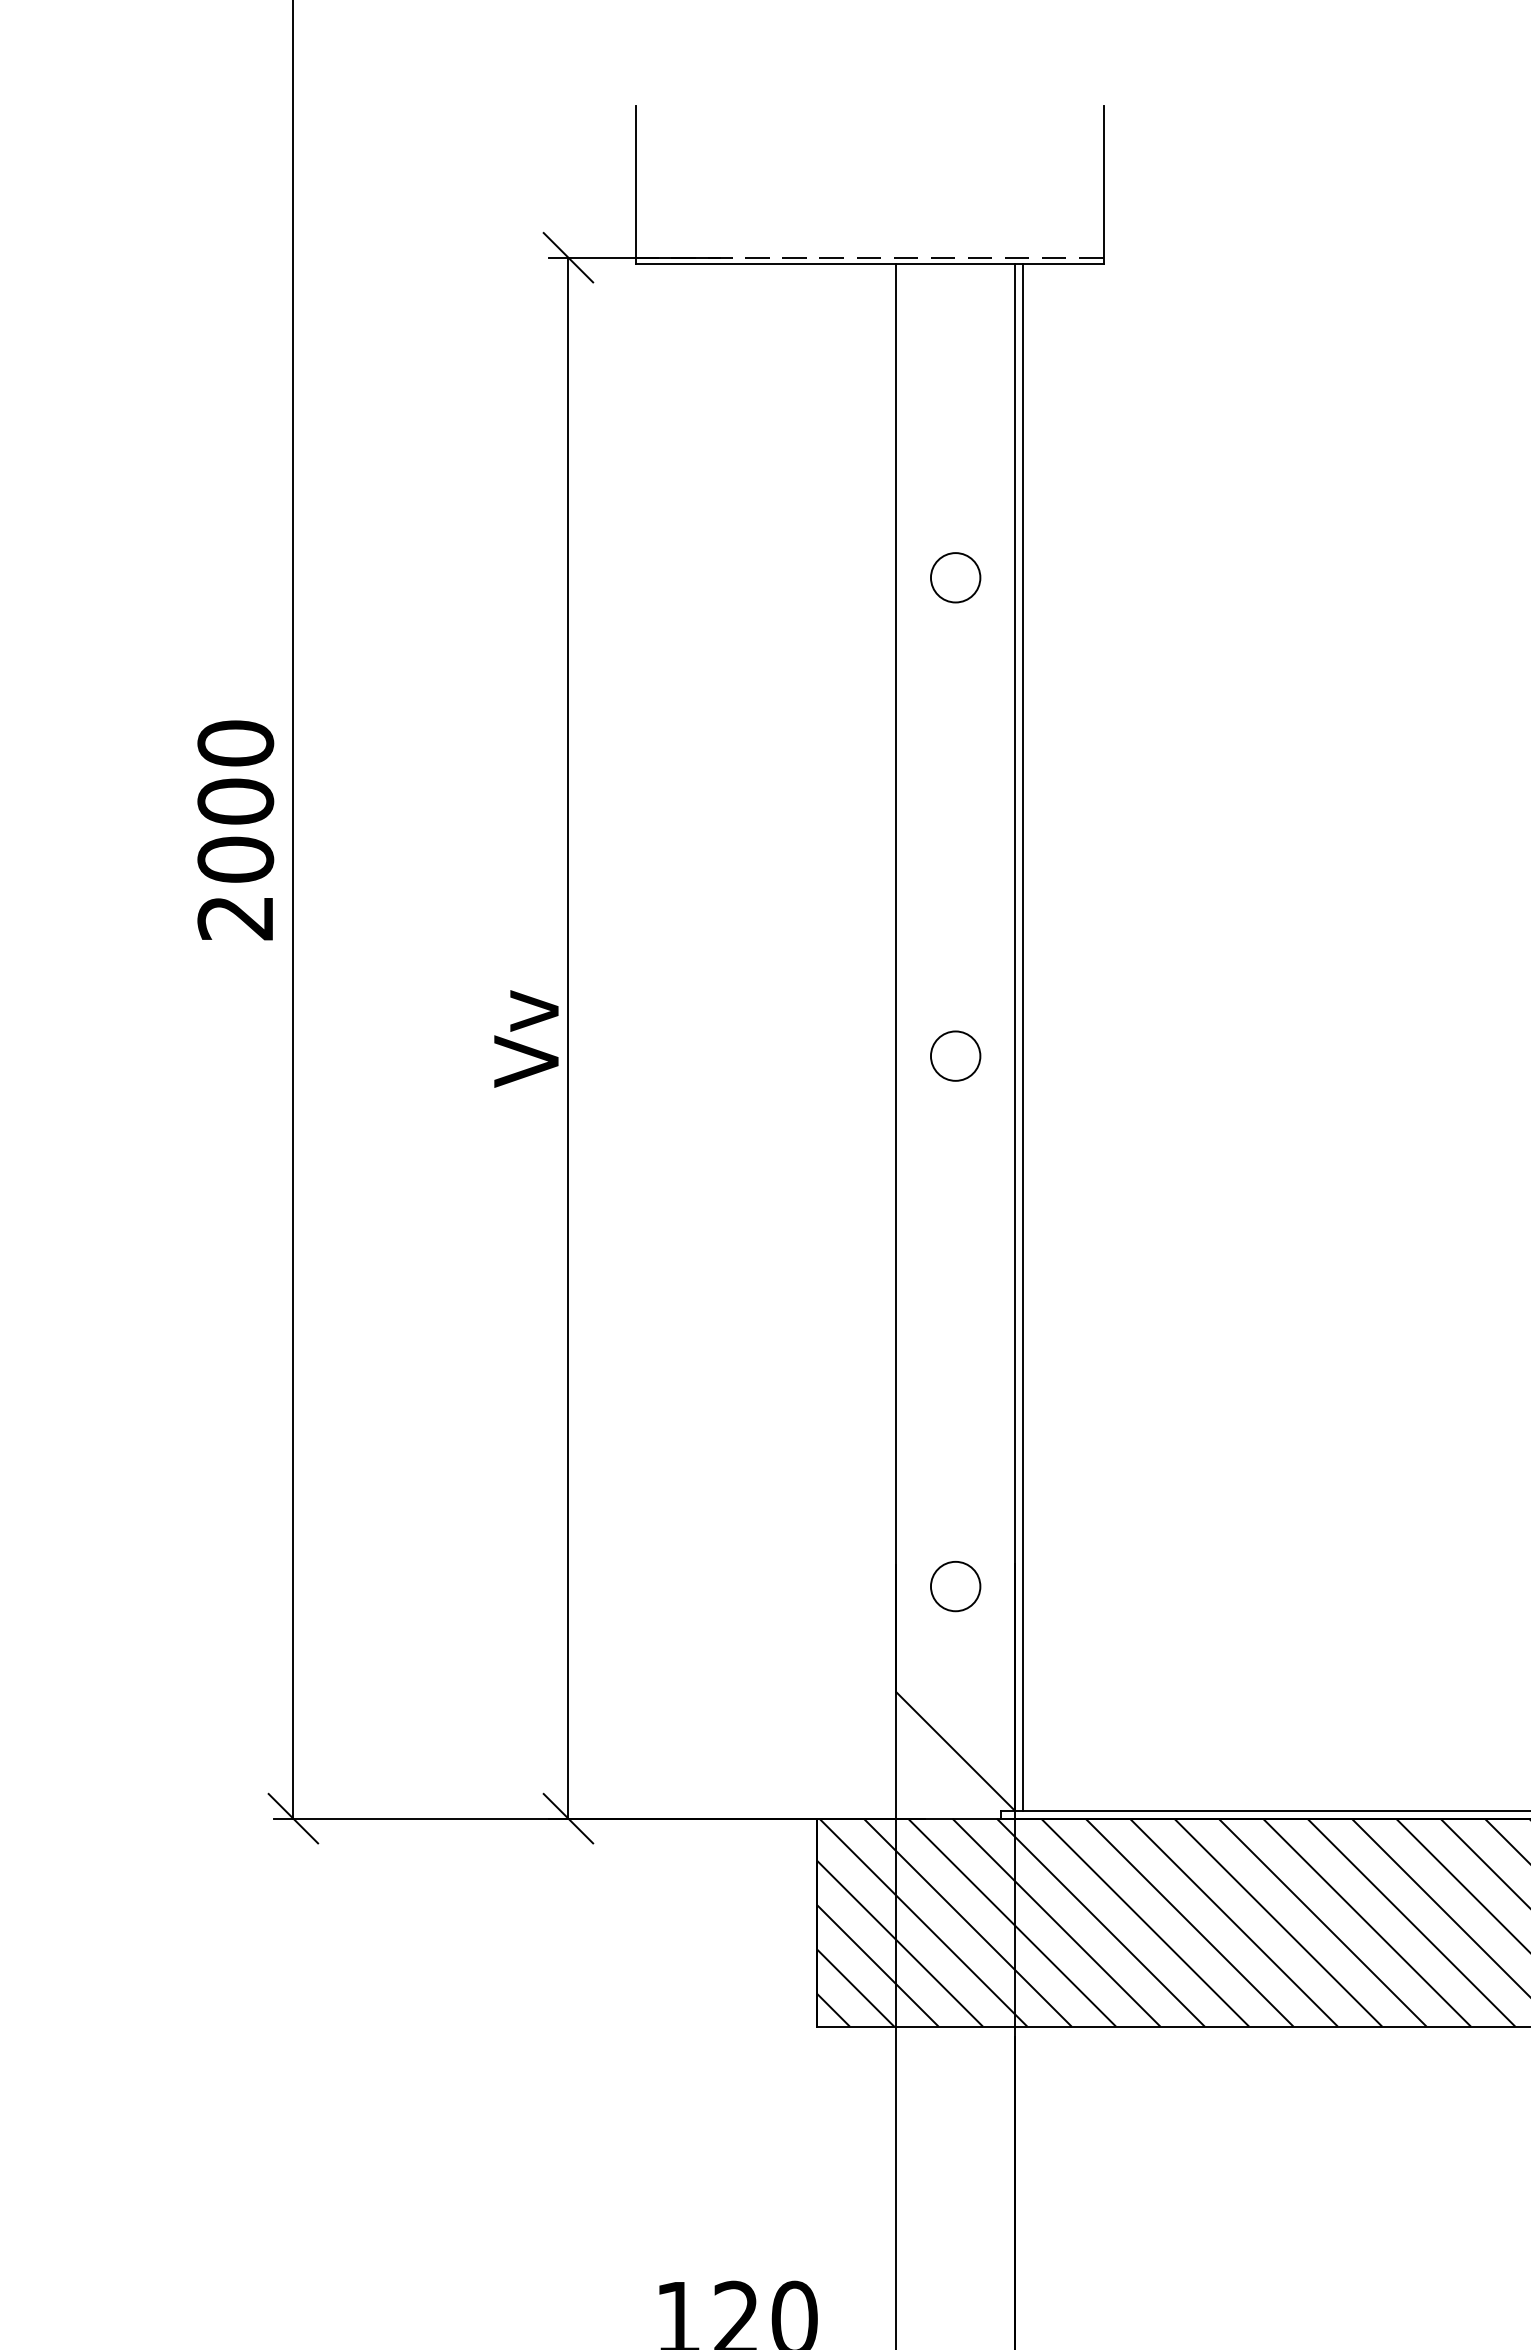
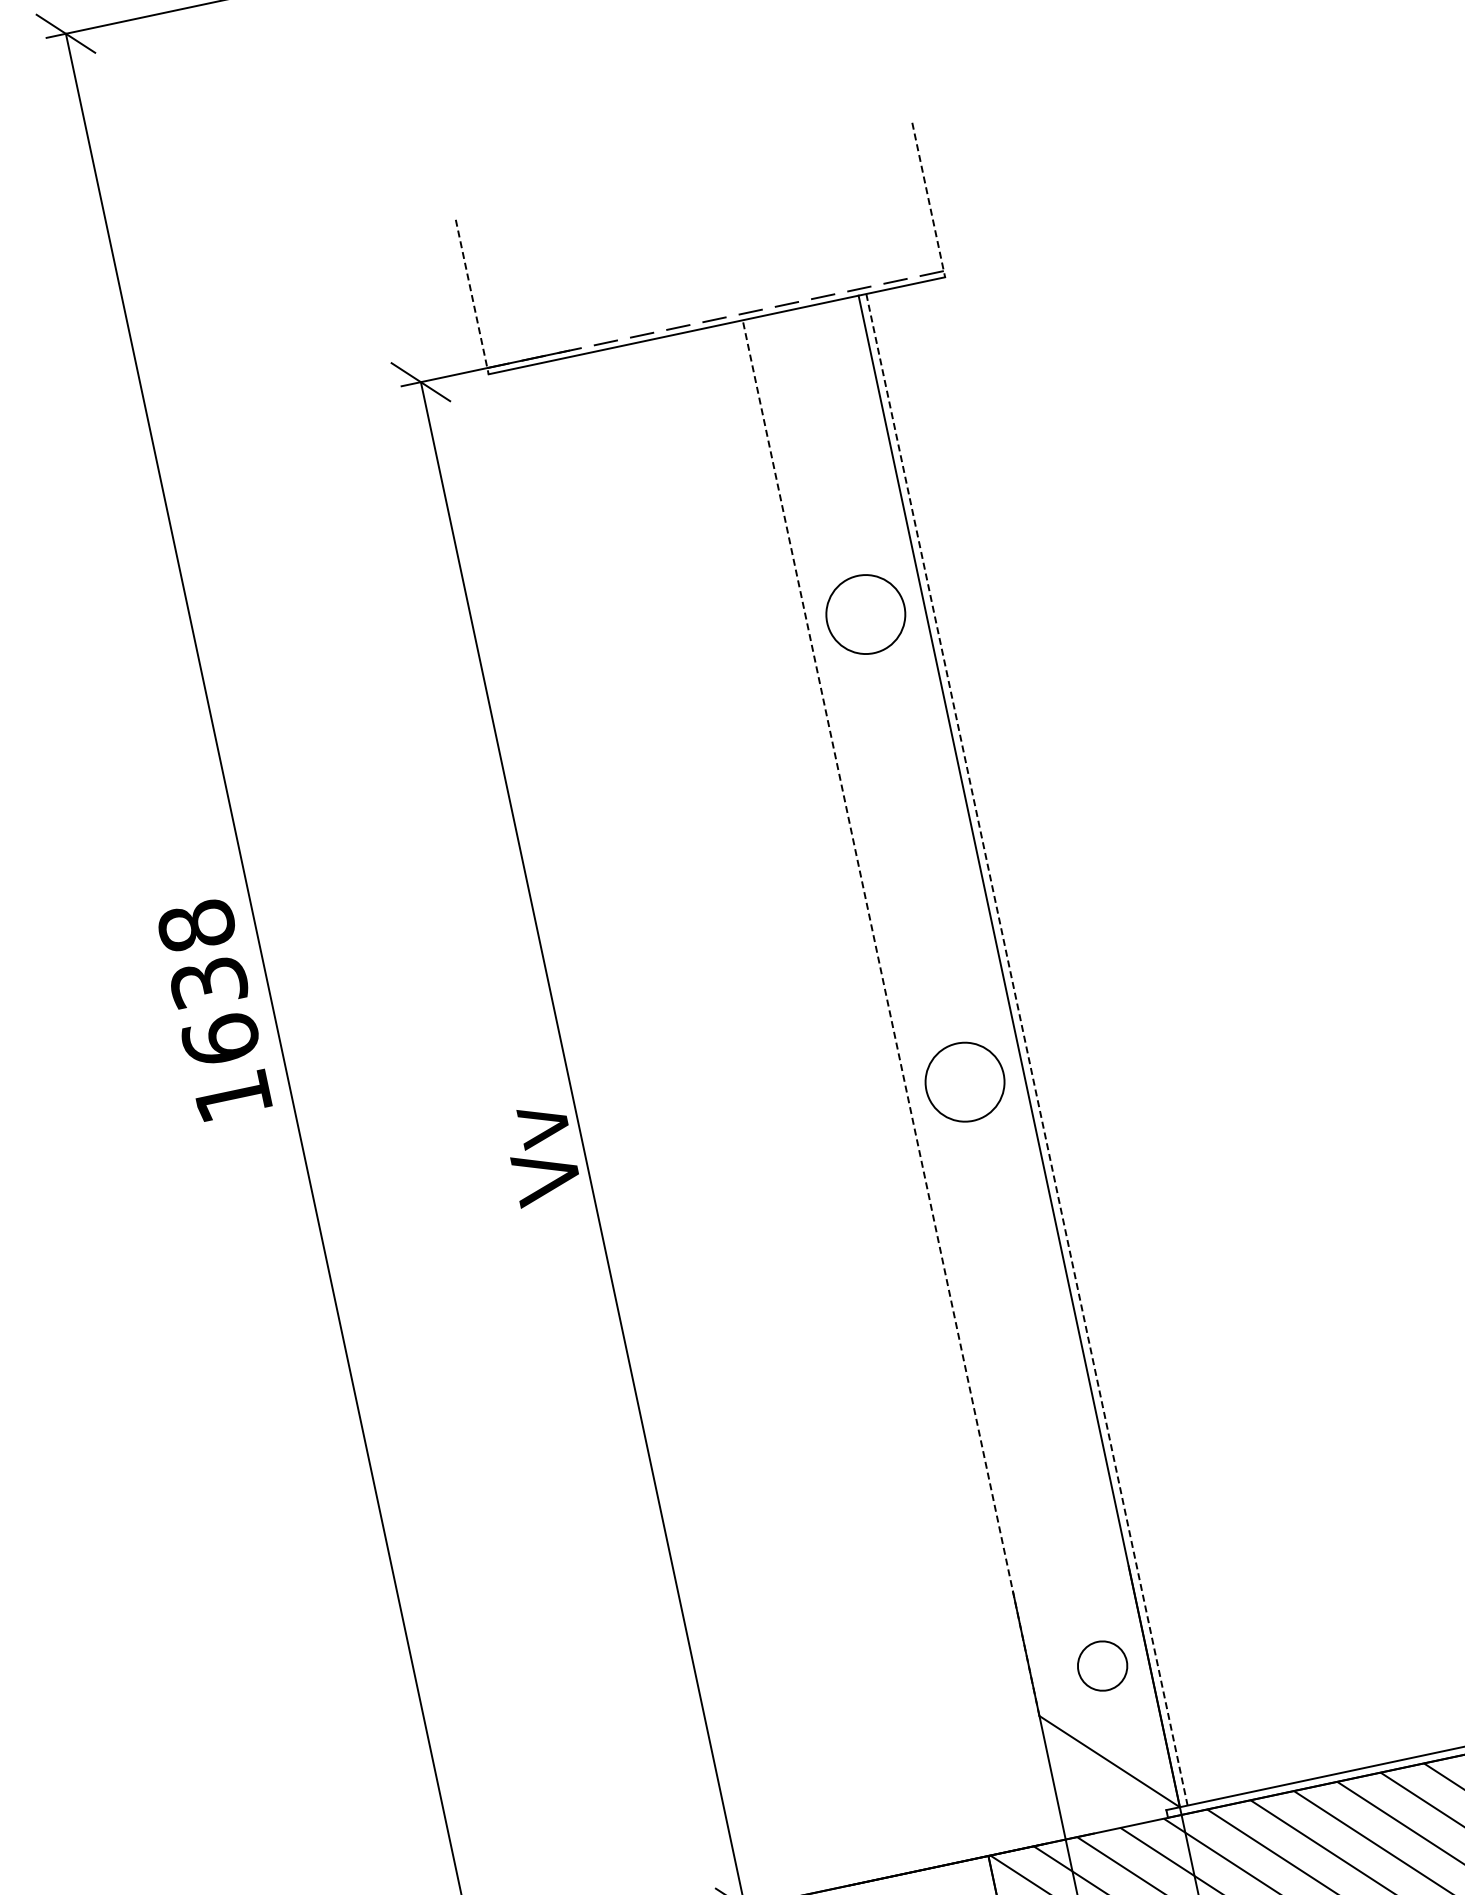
line: (636, 185) -> (472, 297), solid -> dashed
line: (1103, 185) -> (928, 200), solid -> dashed
circle: (955, 577) -> (865, 614), size x1.6
text: (235, 830) -> (214, 1011), 2000 -> 1638
line: (896, 977) -> (891, 1017), solid -> dashed
line: (1022, 1037) -> (1026, 1049), solid -> dashed
circle: (955, 1055) -> (964, 1081), size x1.6
circle: (955, 1586) -> (1102, 1666), moved

